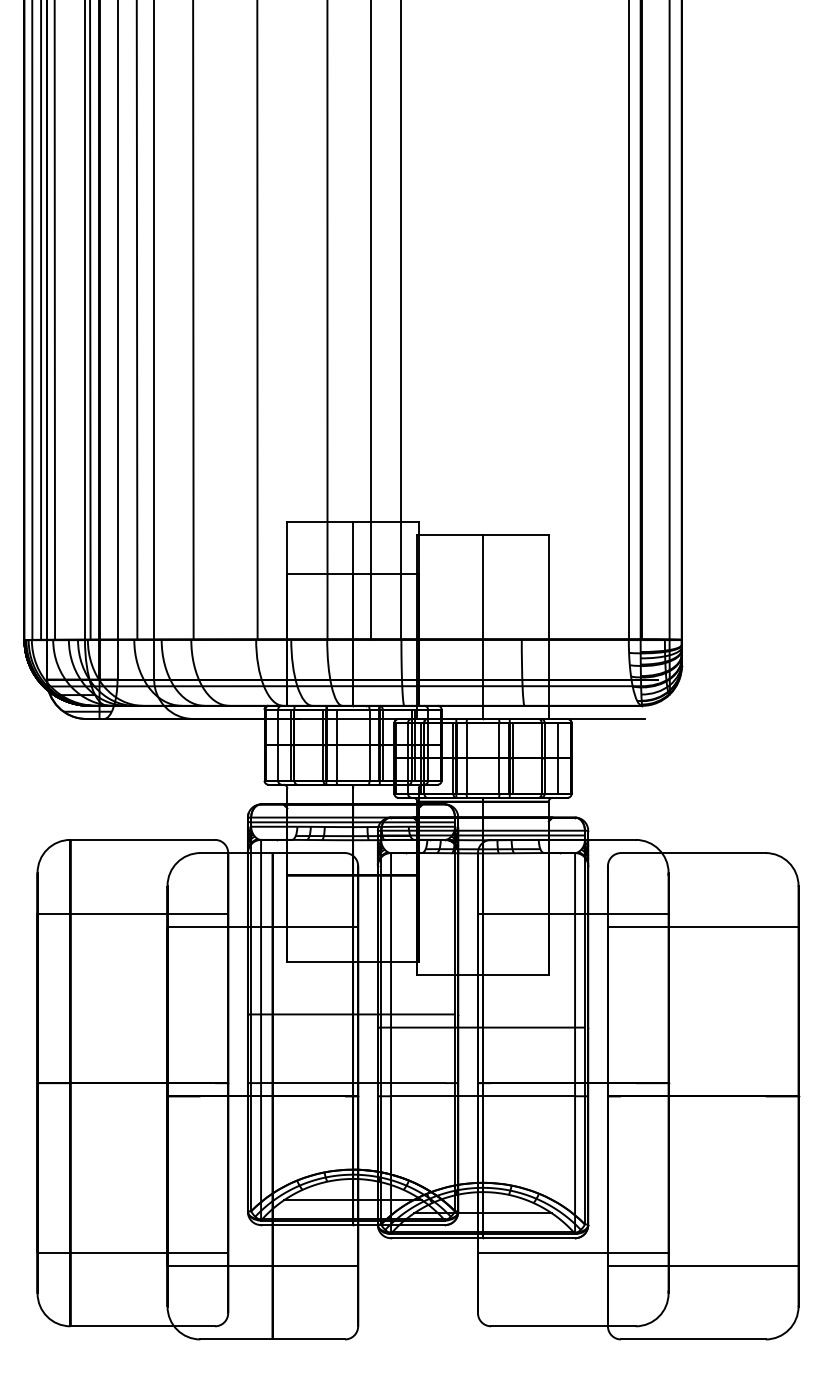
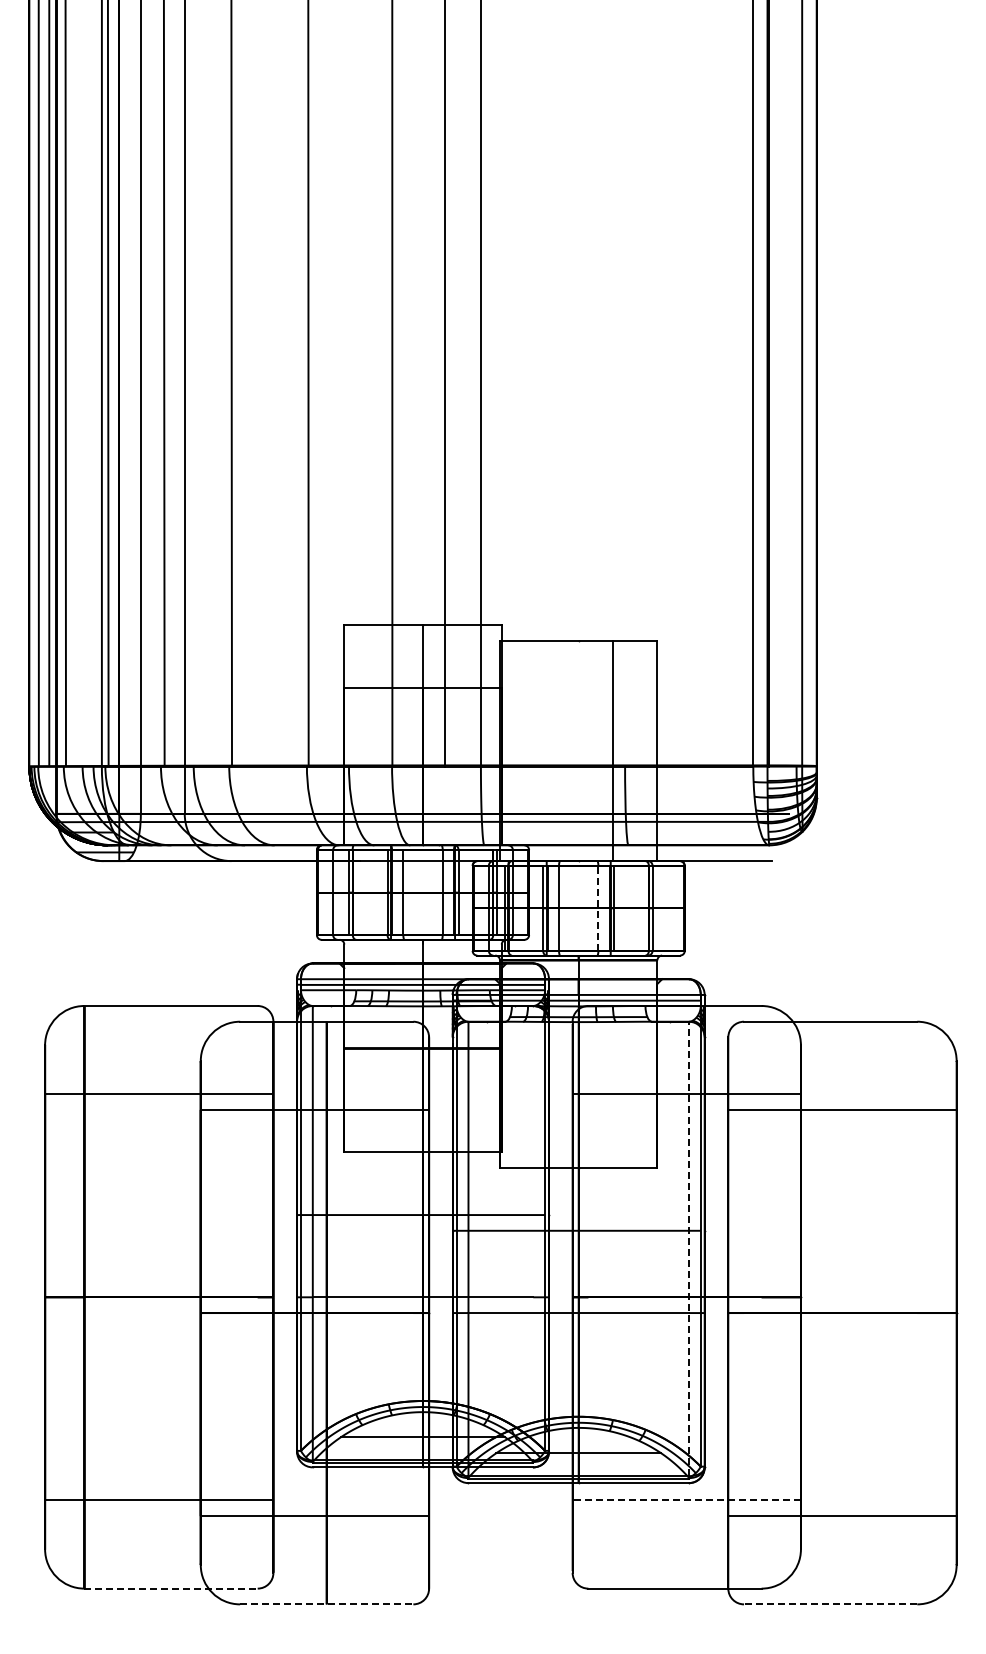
line: (482, 626) -> (612, 750), moved
line: (558, 757) -> (668, 907), removed
line: (499, 758) -> (598, 908), solid -> dashed
arc: (574, 1035) -> (688, 1240), solid -> dashed
line: (573, 1252) -> (686, 1500), solid -> dashed
line: (143, 1326) -> (171, 1588), solid -> dashed
line: (272, 1339) -> (326, 1604), solid -> dashed
line: (693, 1339) -> (830, 1604), solid -> dashed

